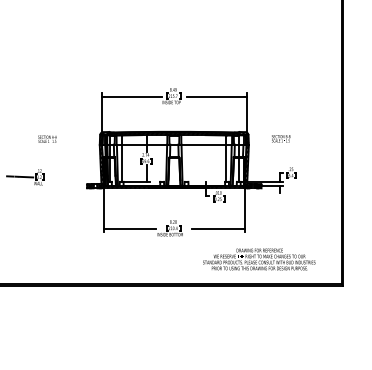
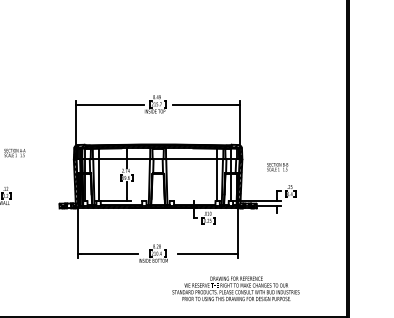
text: (281, 138) -> (278, 166), moved
text: (259, 259) -> (236, 288), moved

